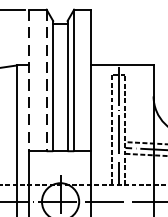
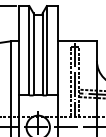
line: (29, 79) -> (18, 50), dashed -> solid
line: (46, 79) -> (29, 50), dashed -> solid

